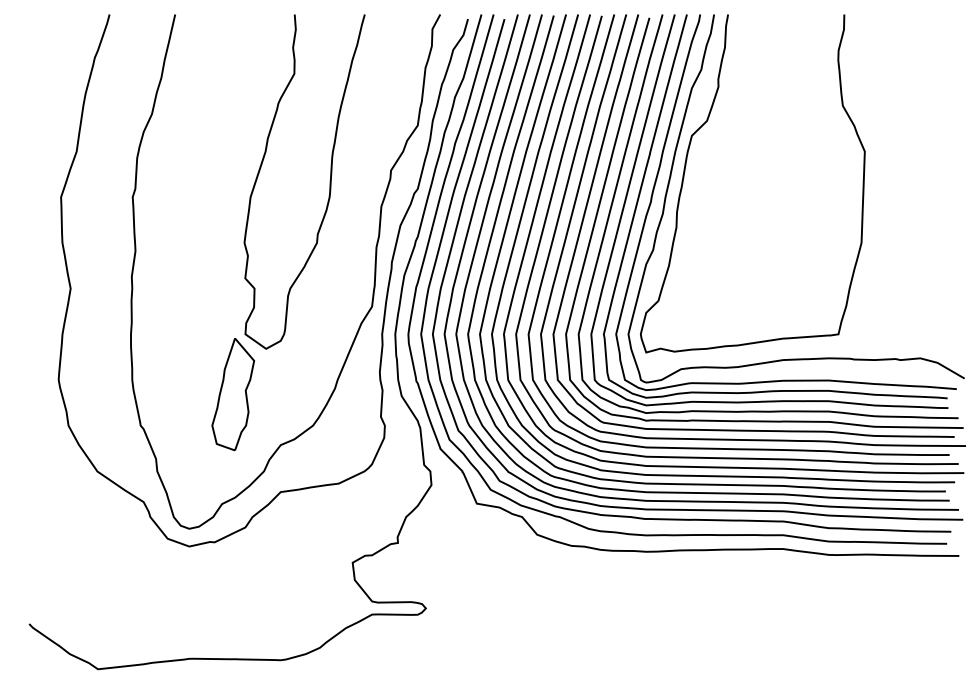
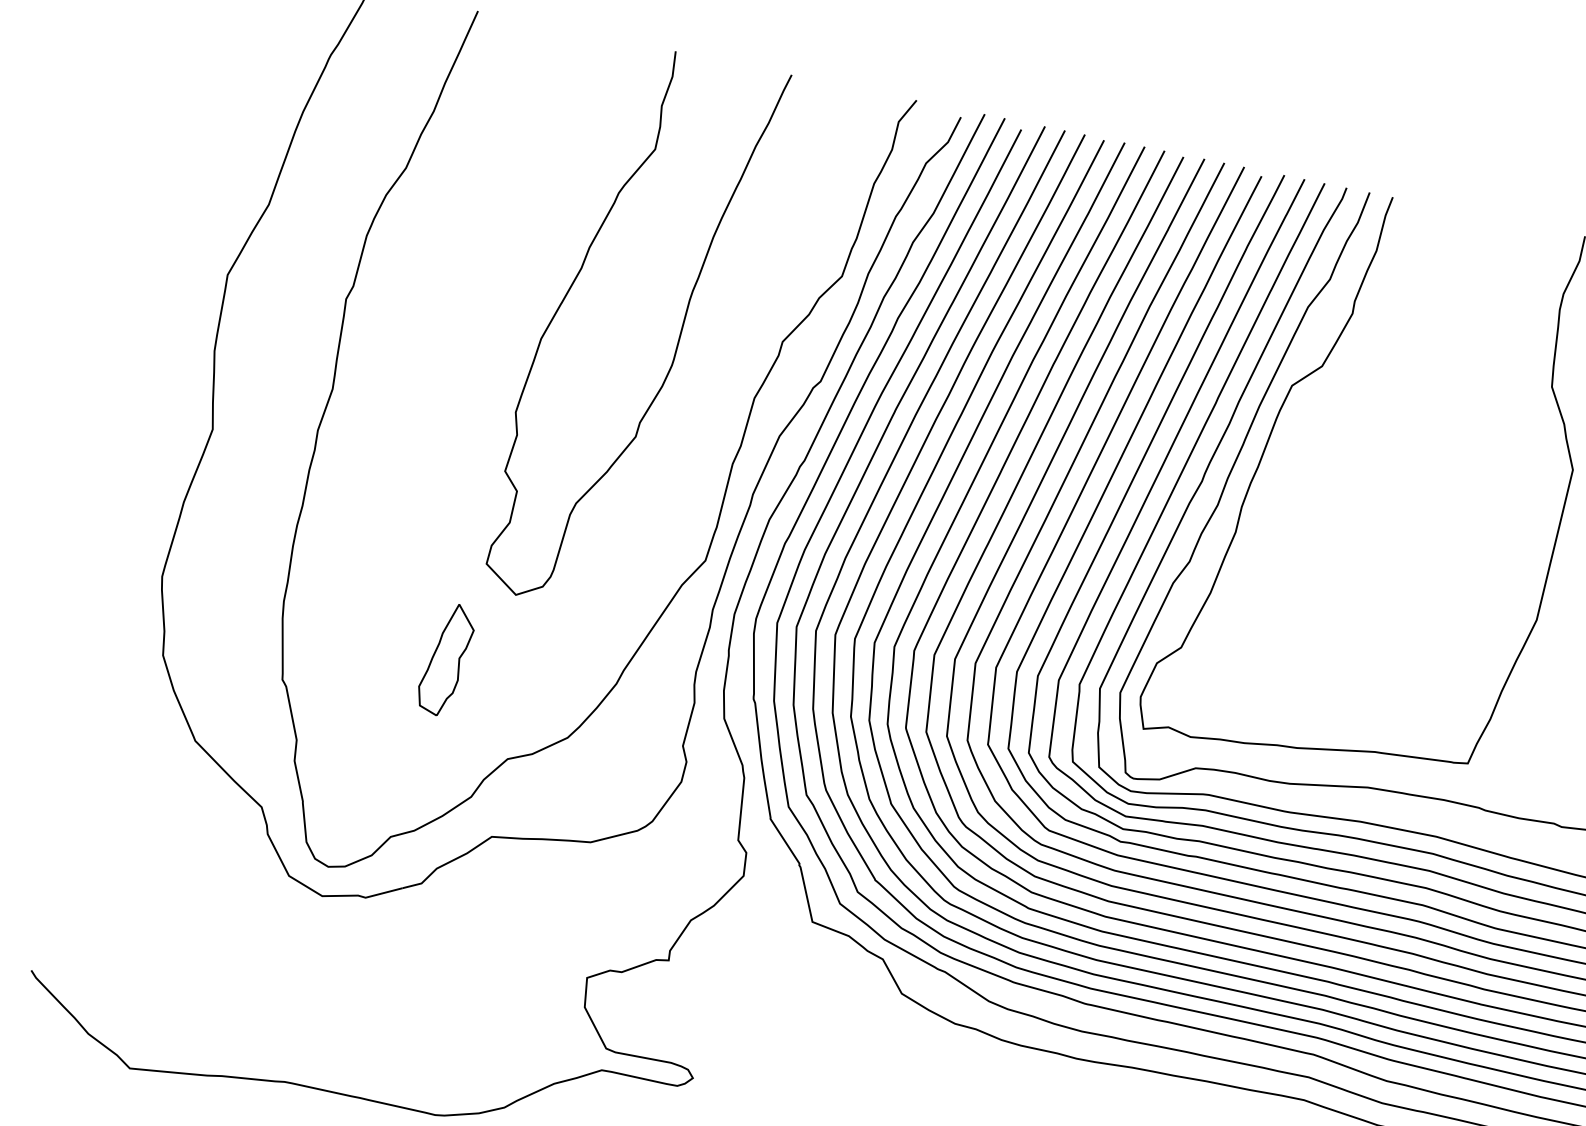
part: (233, 394) -> (446, 659), size x0.6

